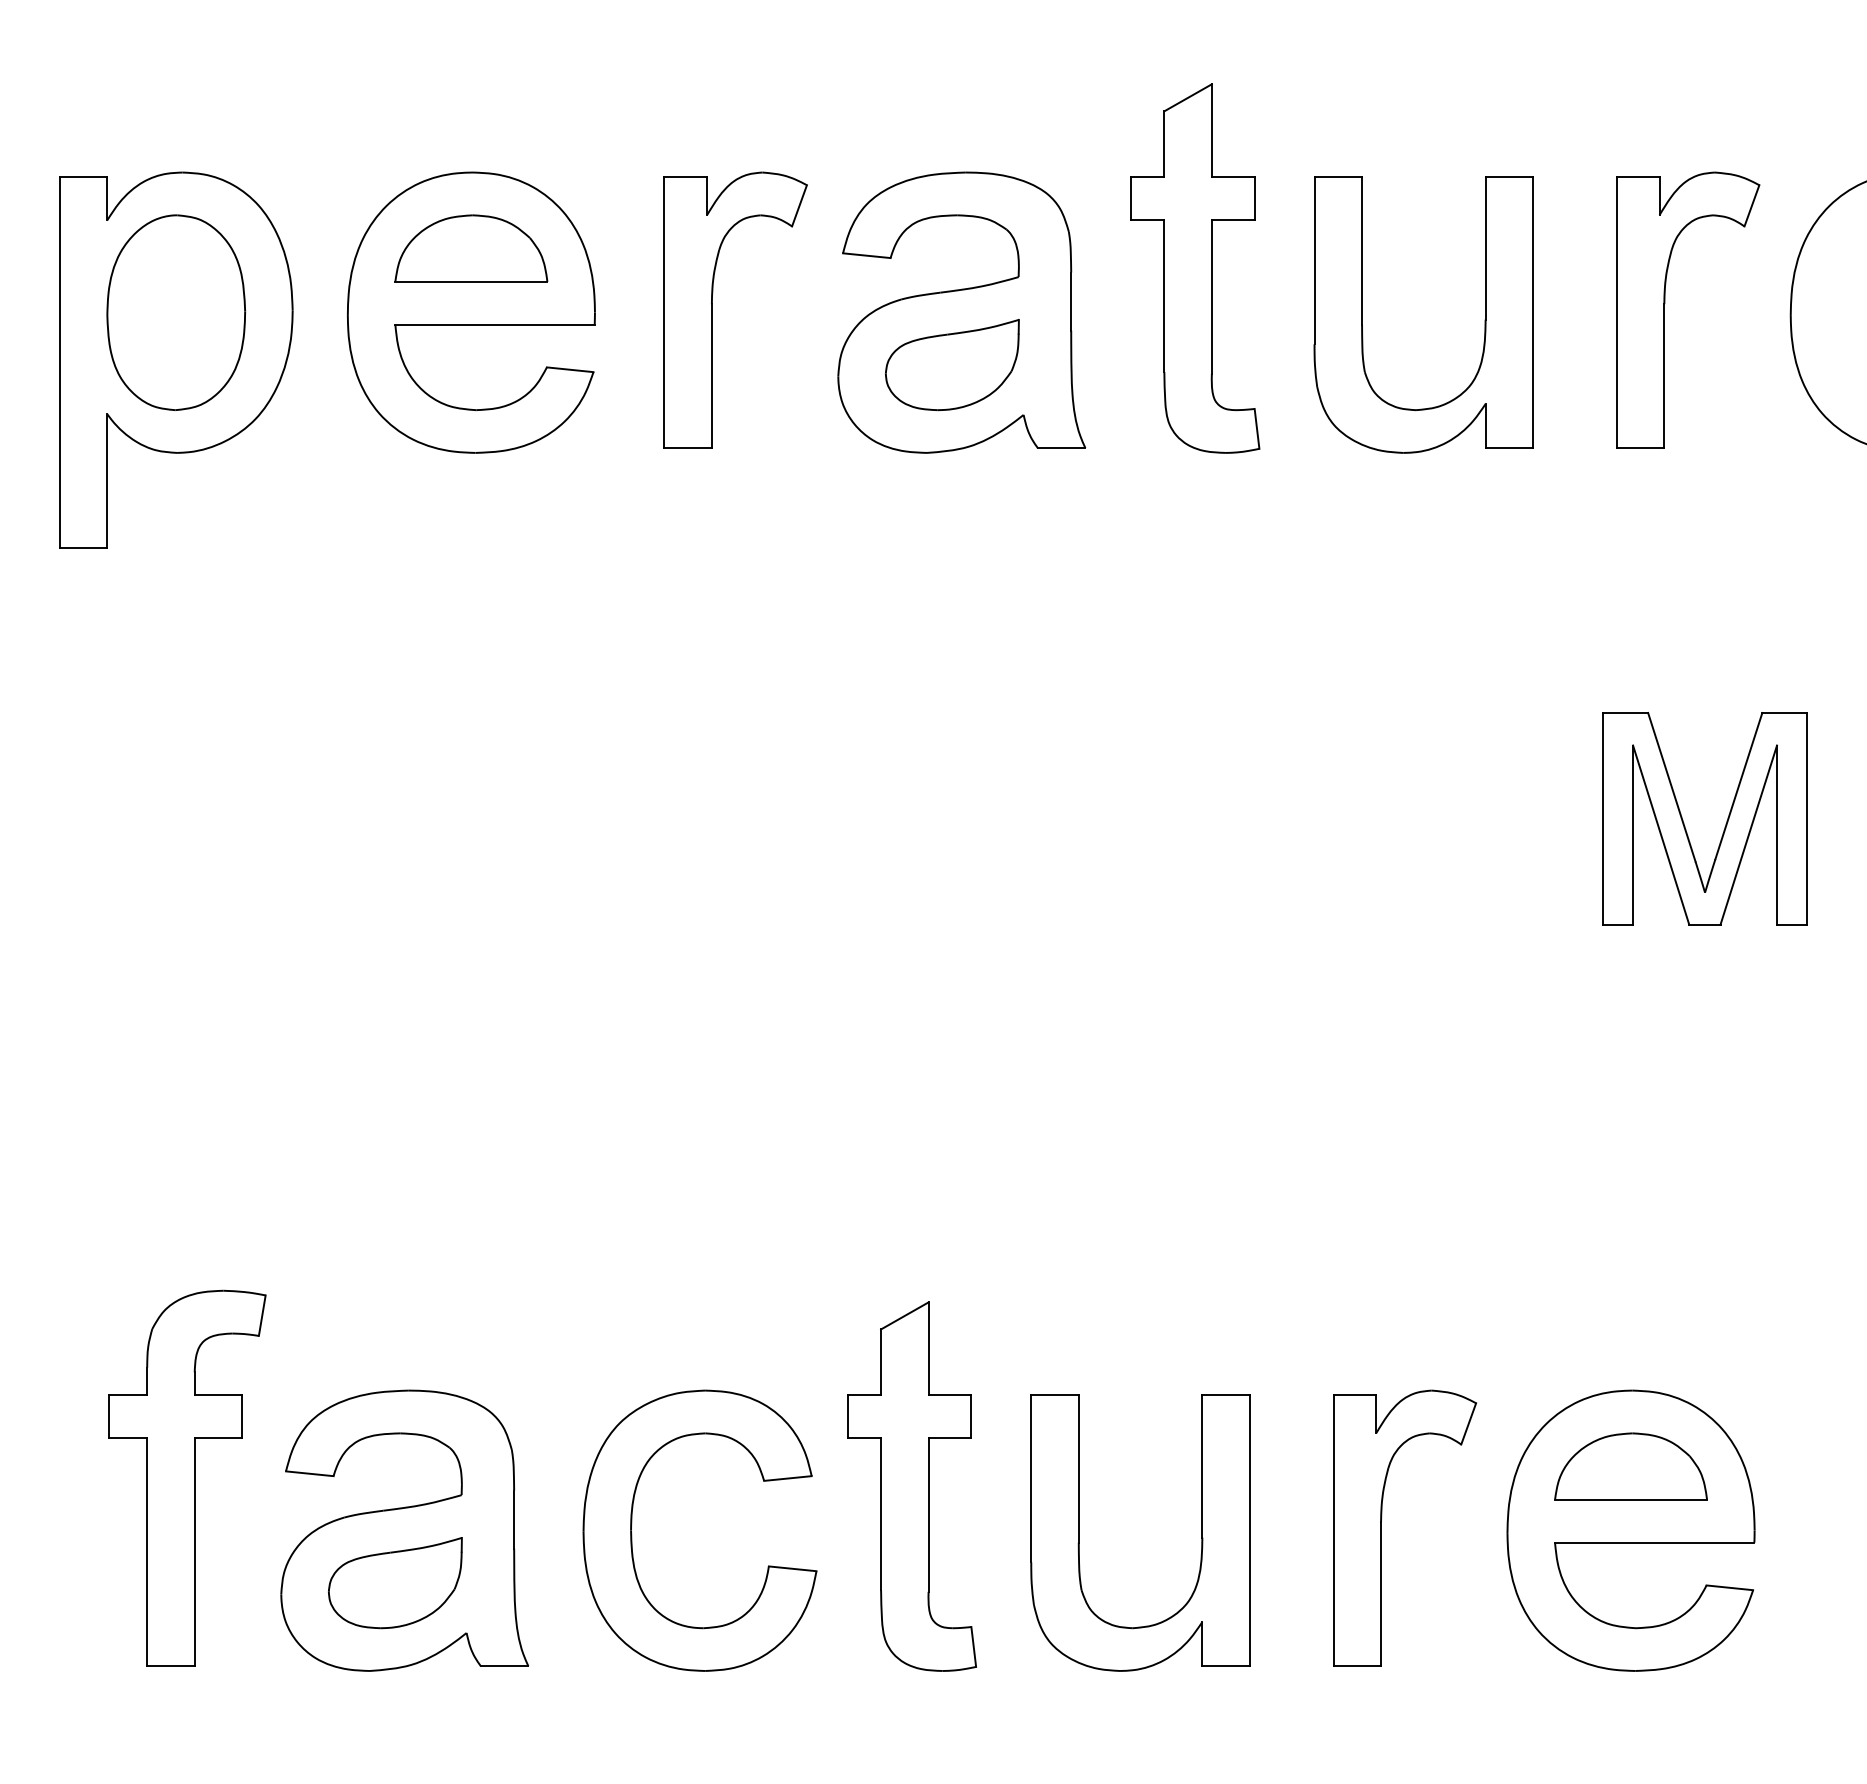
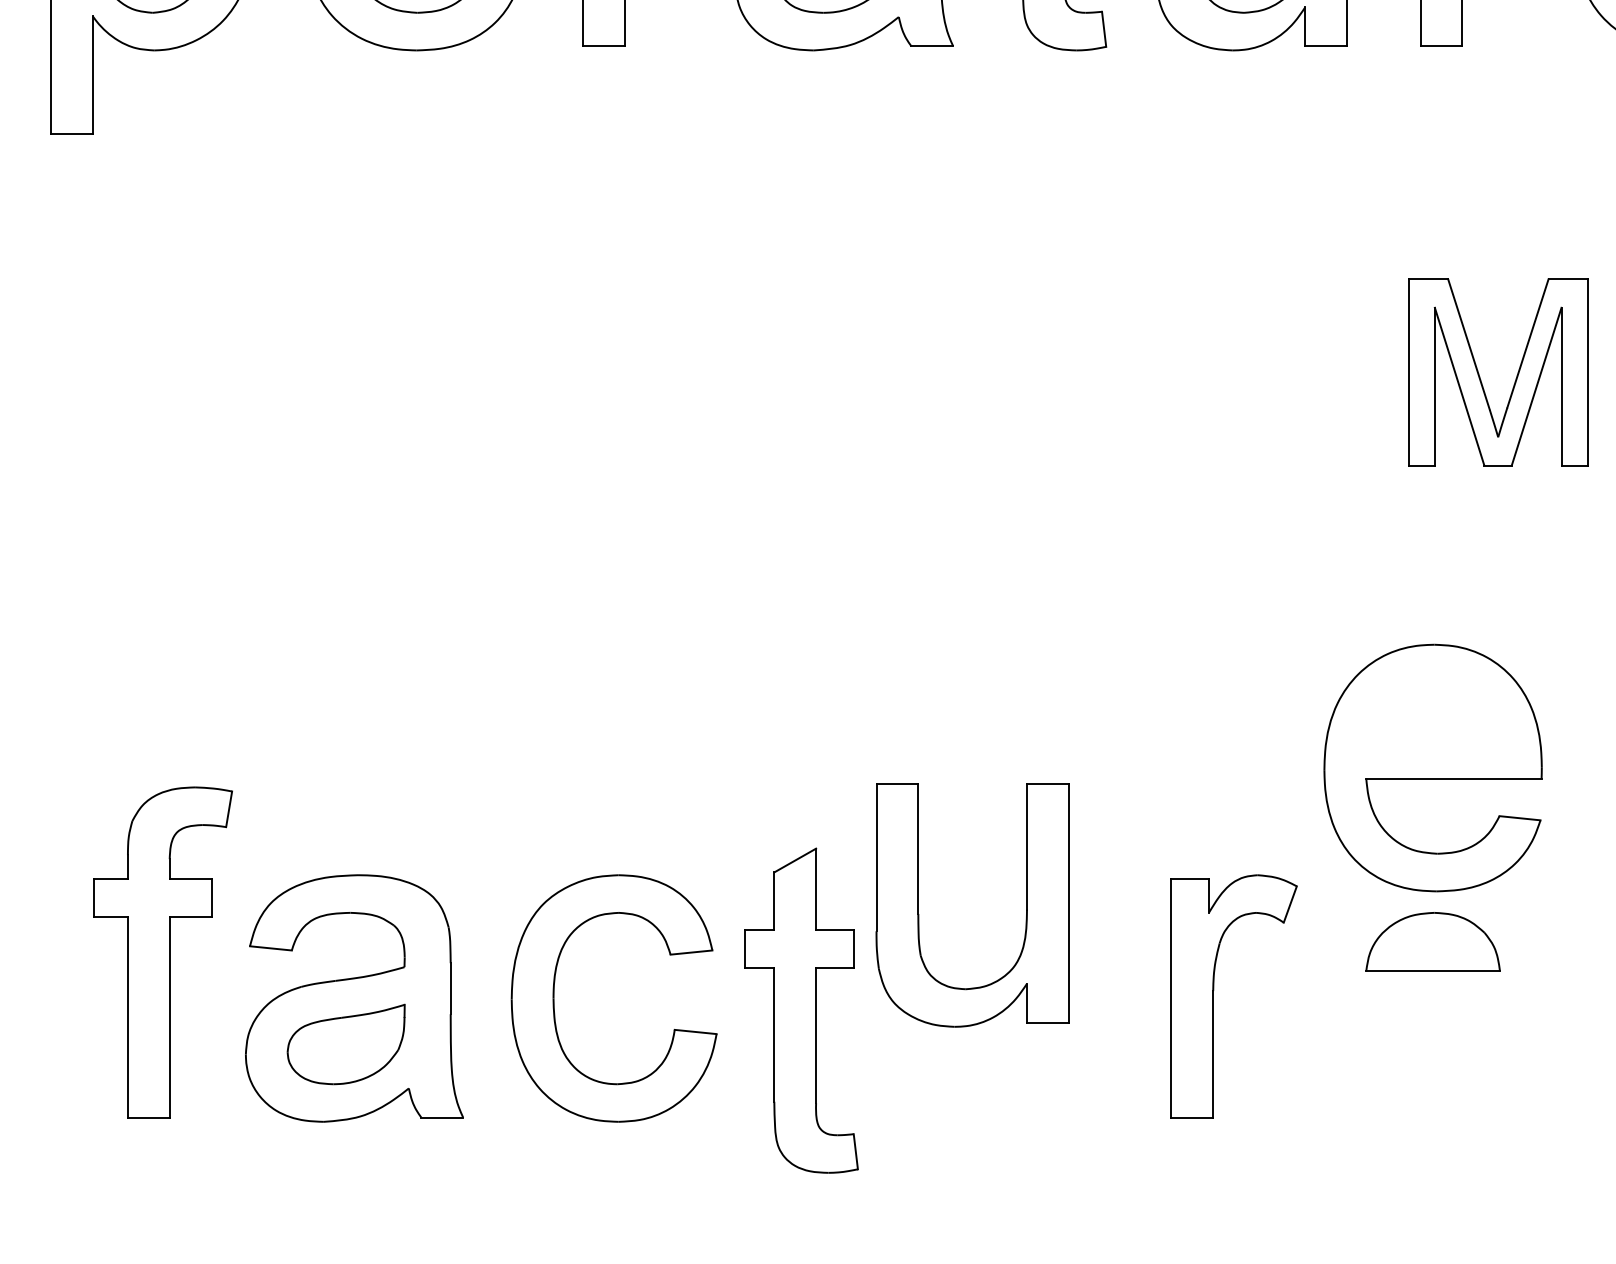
part: (912, 1486) -> (801, 1010), moved
part: (1630, 1530) -> (1432, 767), moved
part: (1079, 1532) -> (918, 905), moved

